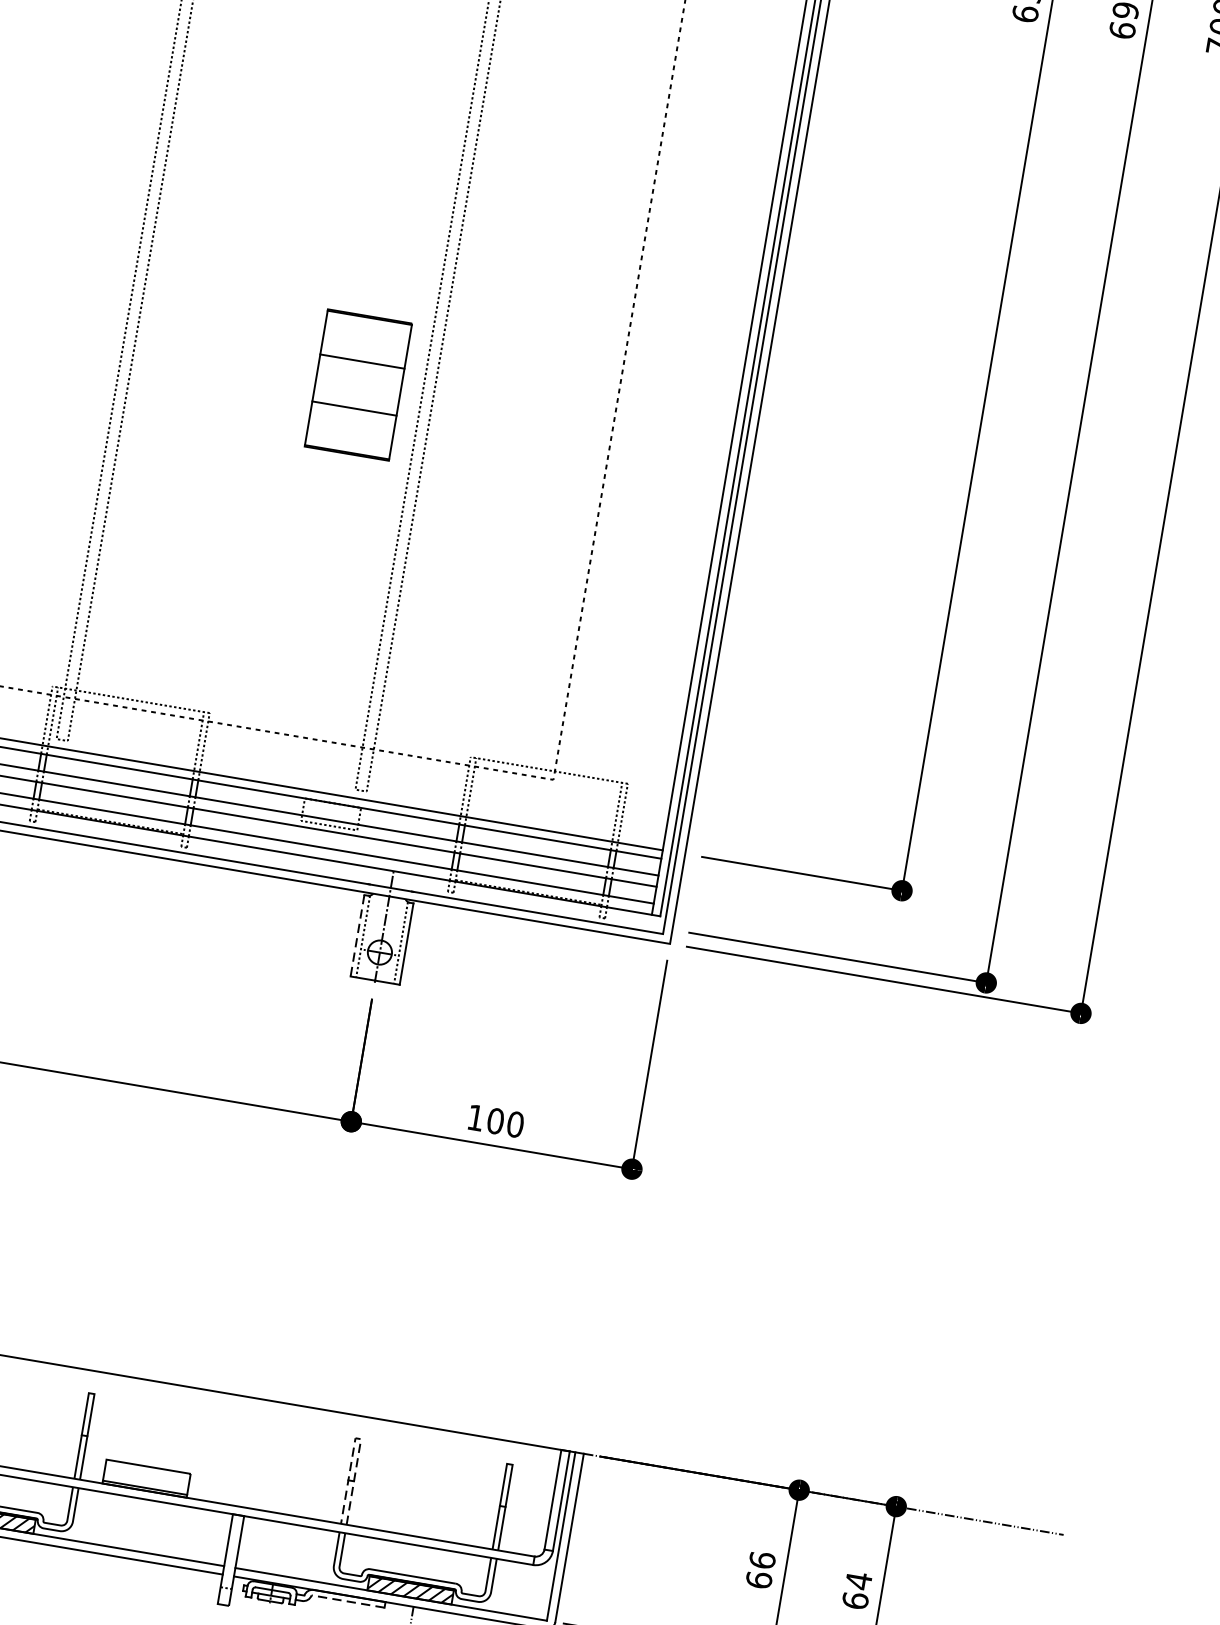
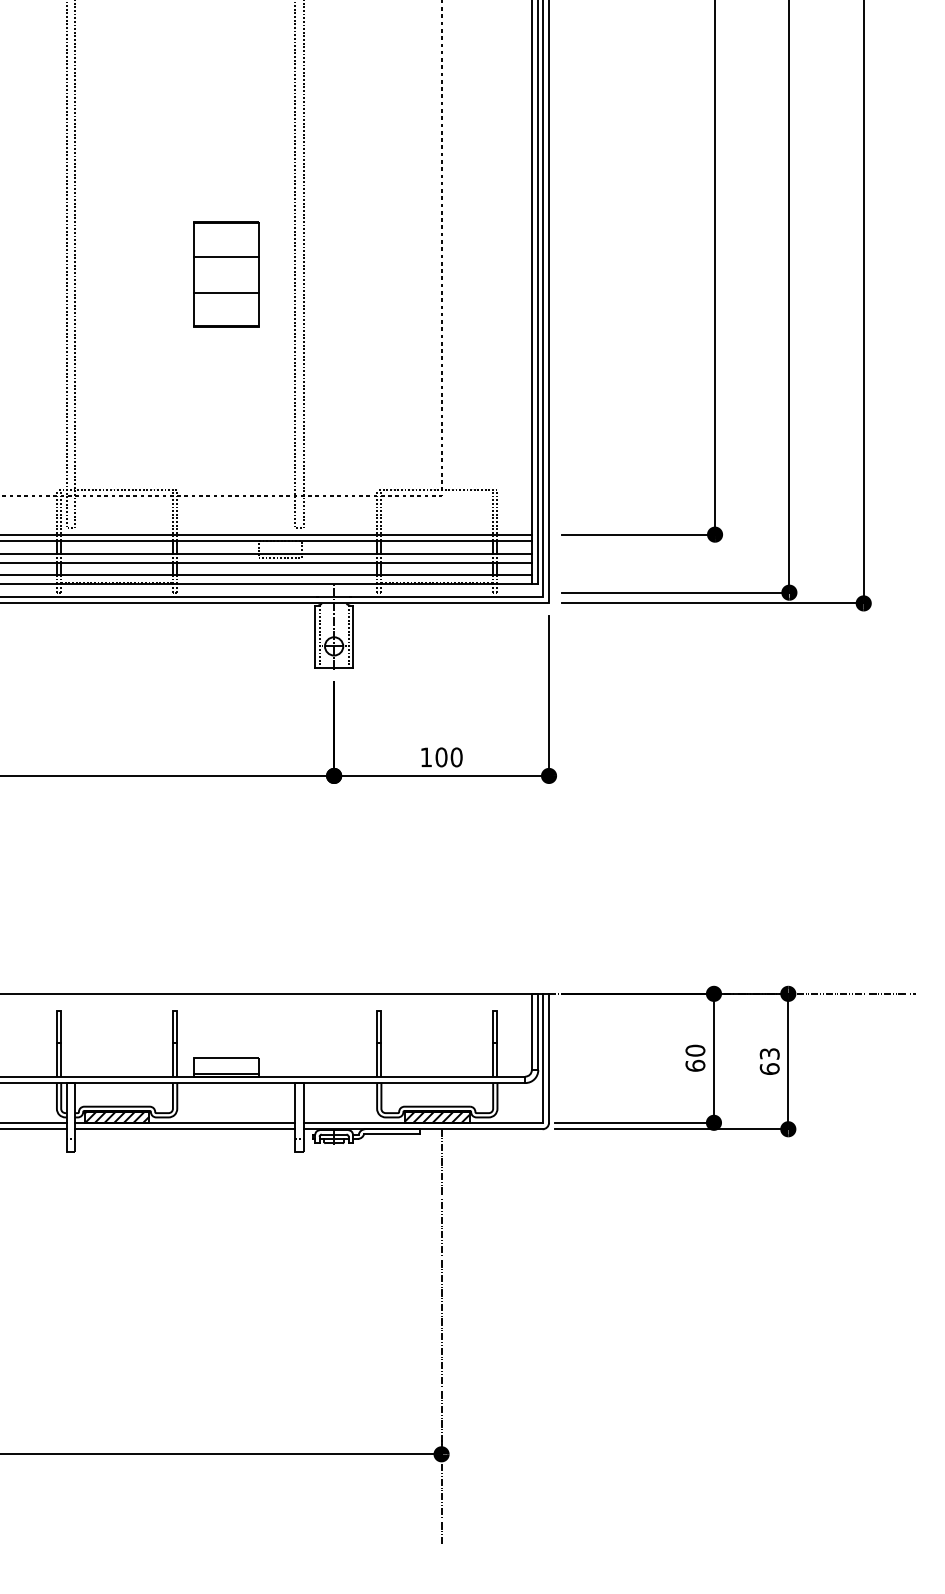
part: (358, 384) -> (226, 274), moved
line: (357, 936) -> (315, 637), dashed -> solid
line: (357, 1439) -> (378, 1011), dashed -> solid
text: (761, 1559) -> (694, 1050), 66 -> 60
text: (858, 1580) -> (769, 1053), 64 -> 63
line: (348, 1601) -> (392, 1133), dashed -> solid

